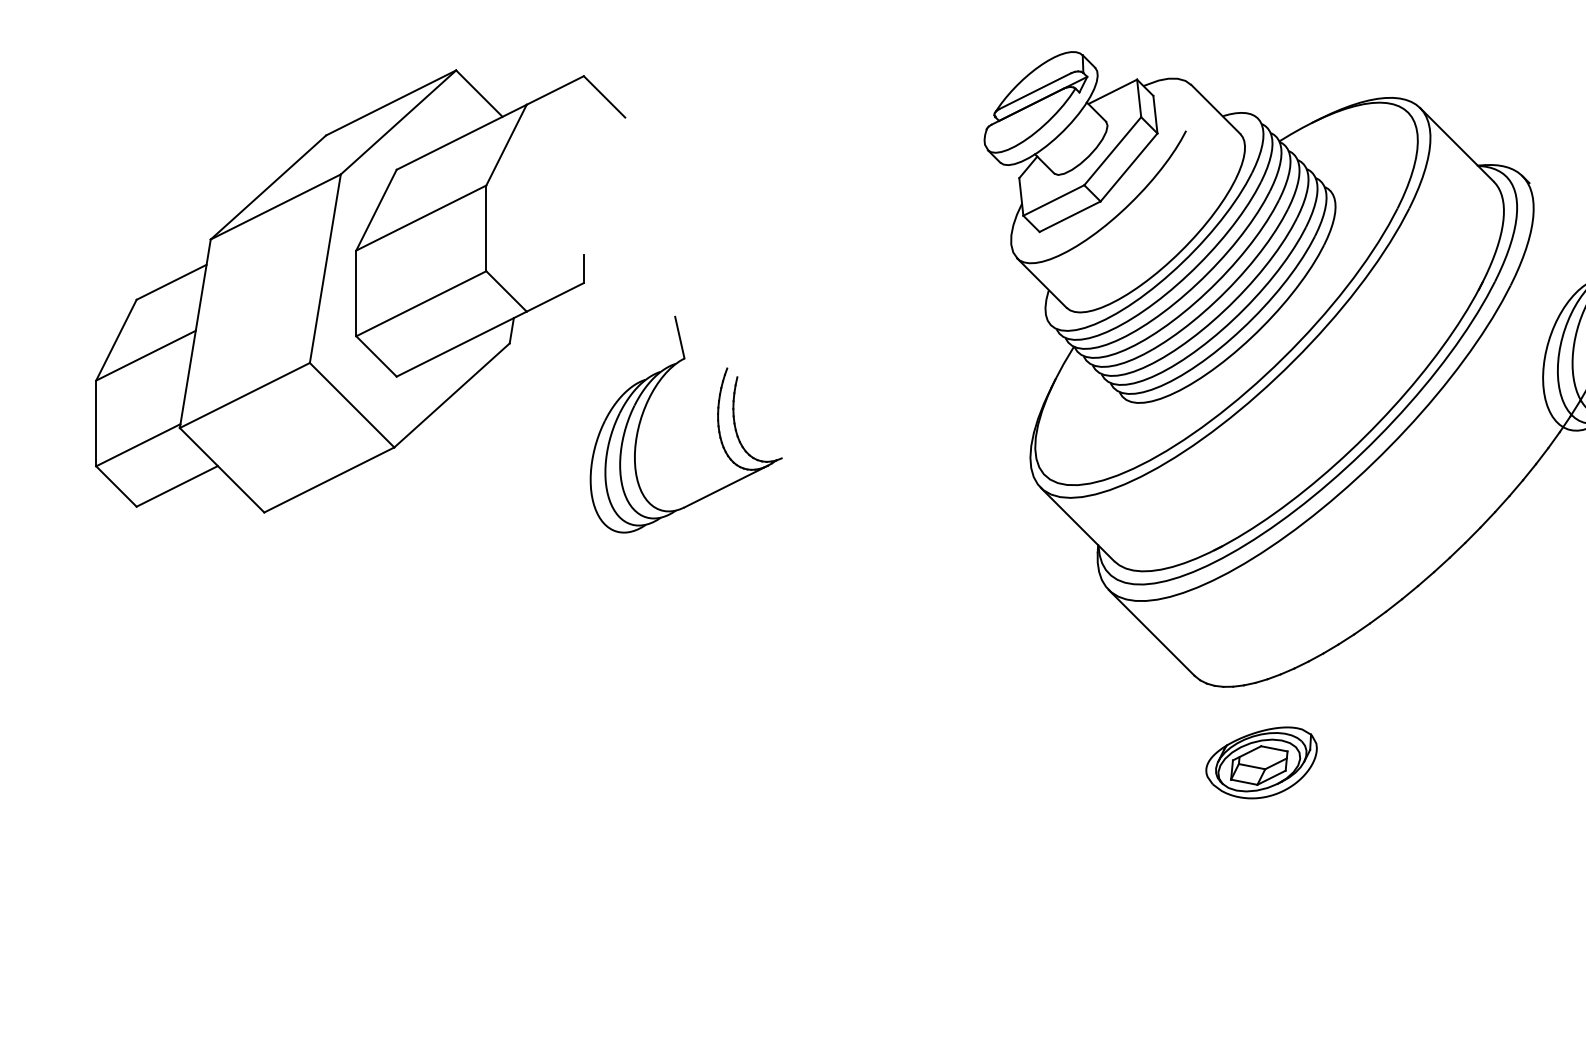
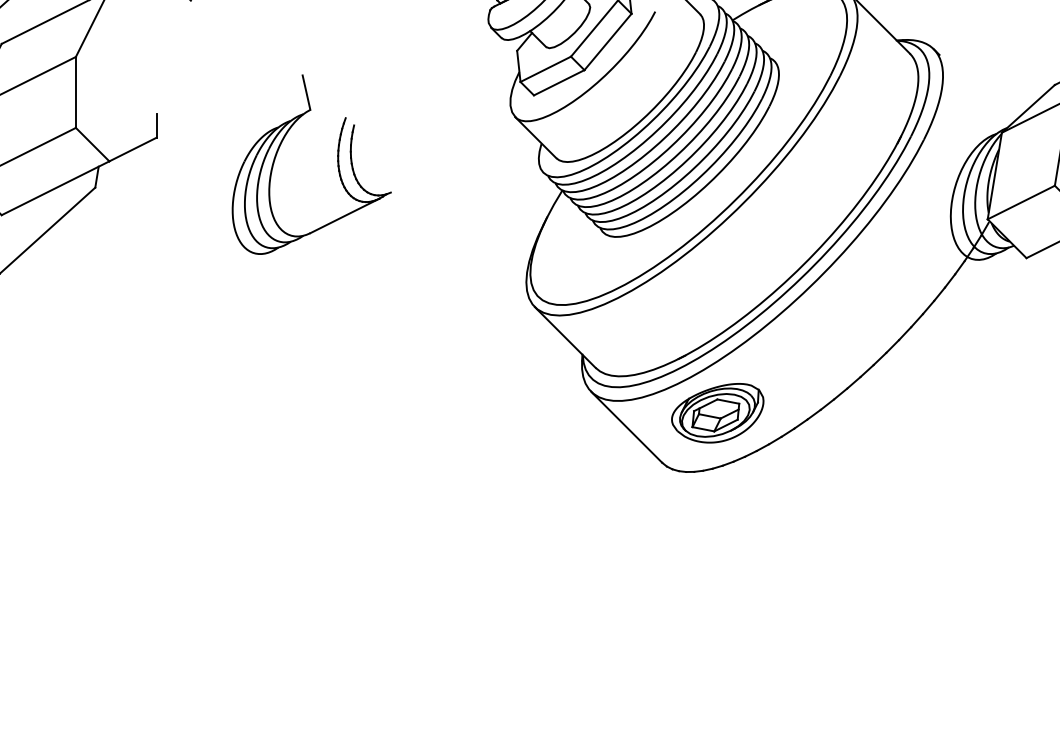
part: (717, 424) -> (337, 164), moved
part: (1261, 762) -> (717, 412), moved

